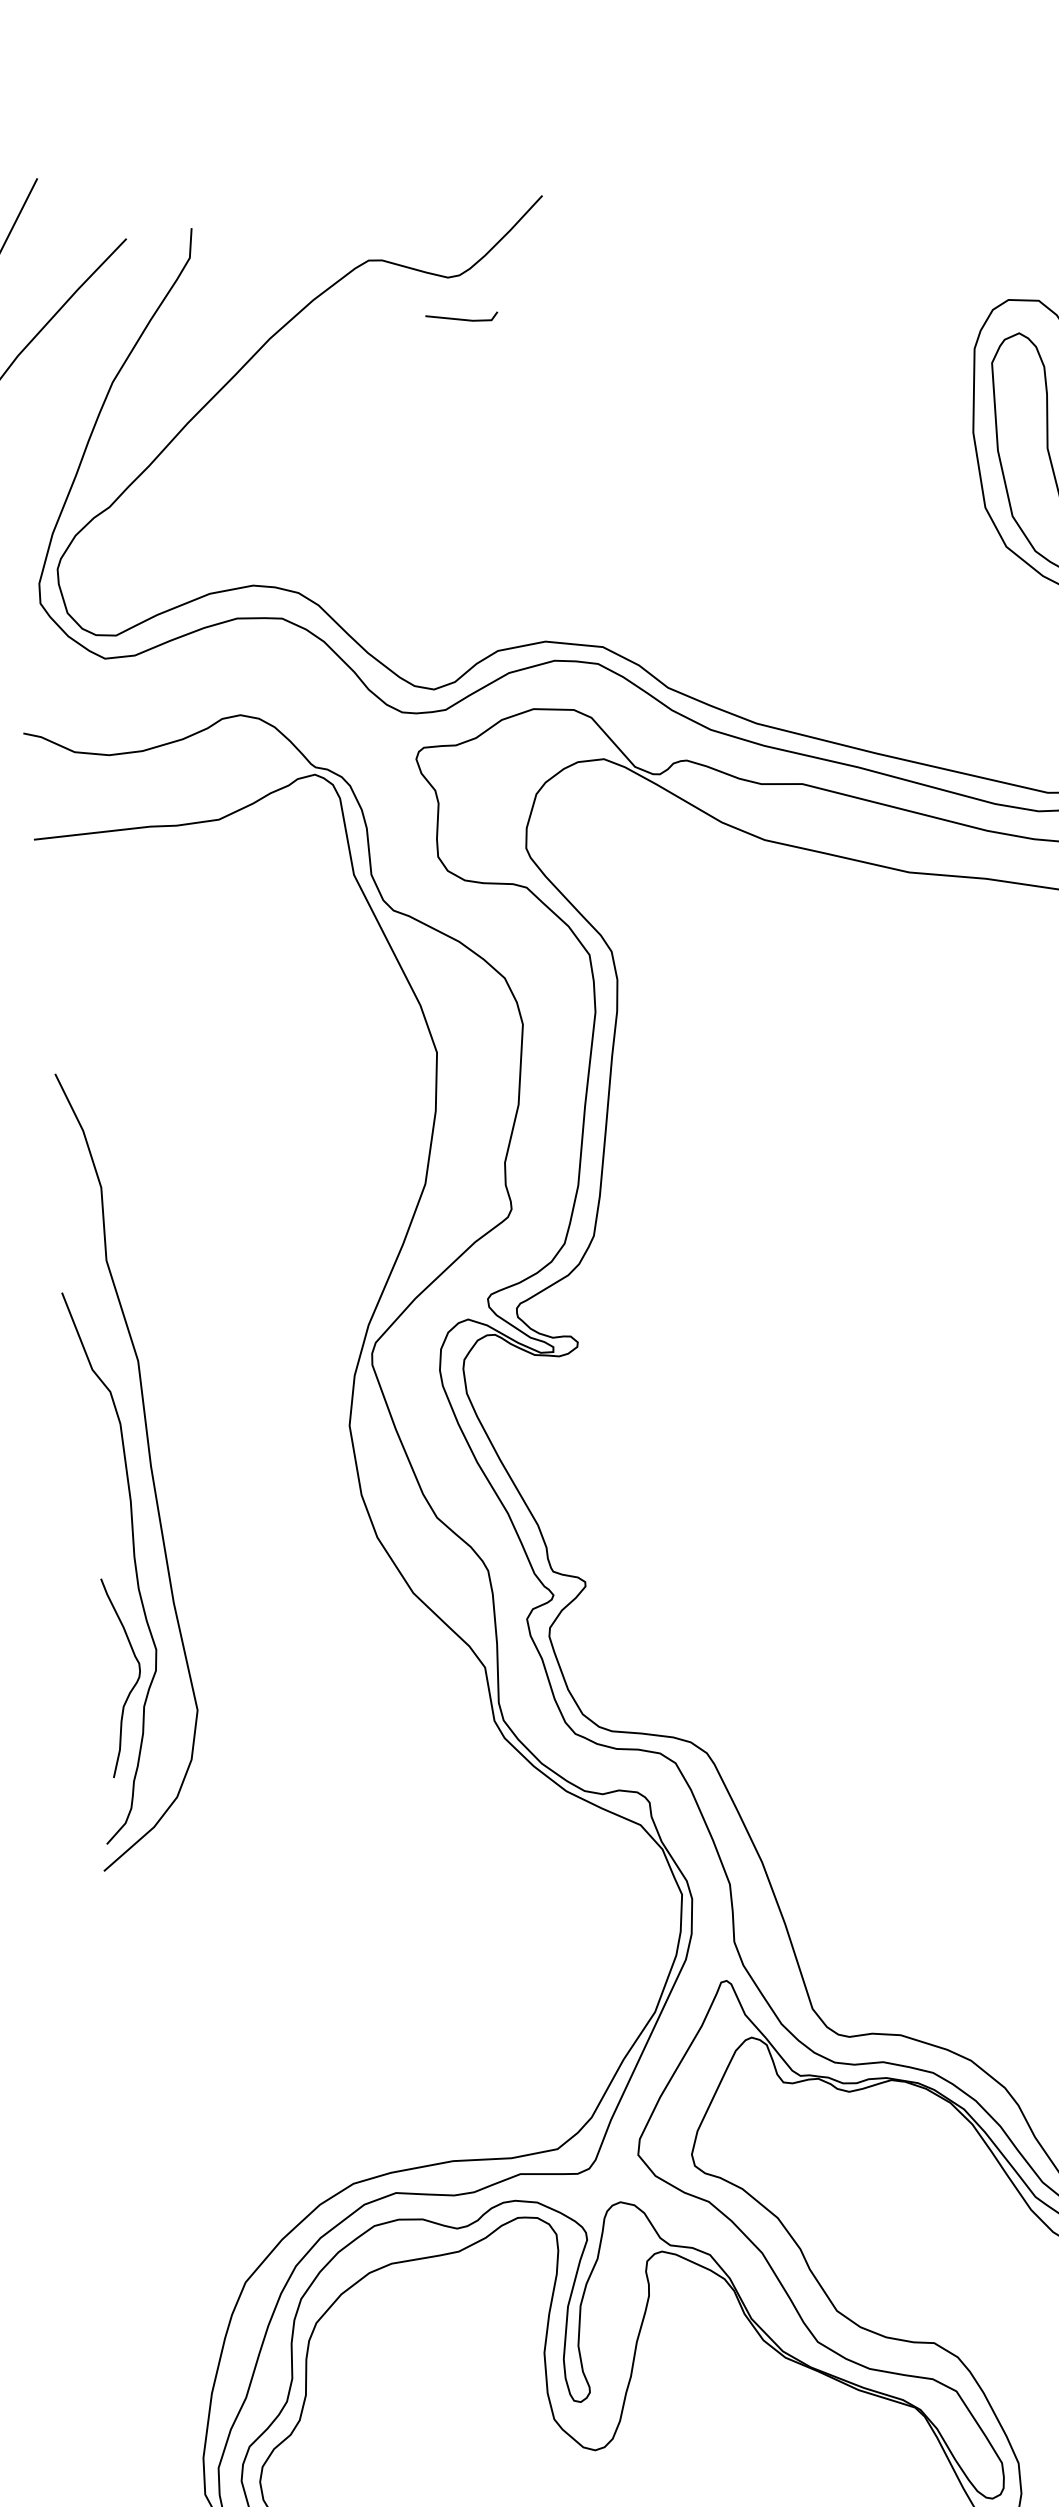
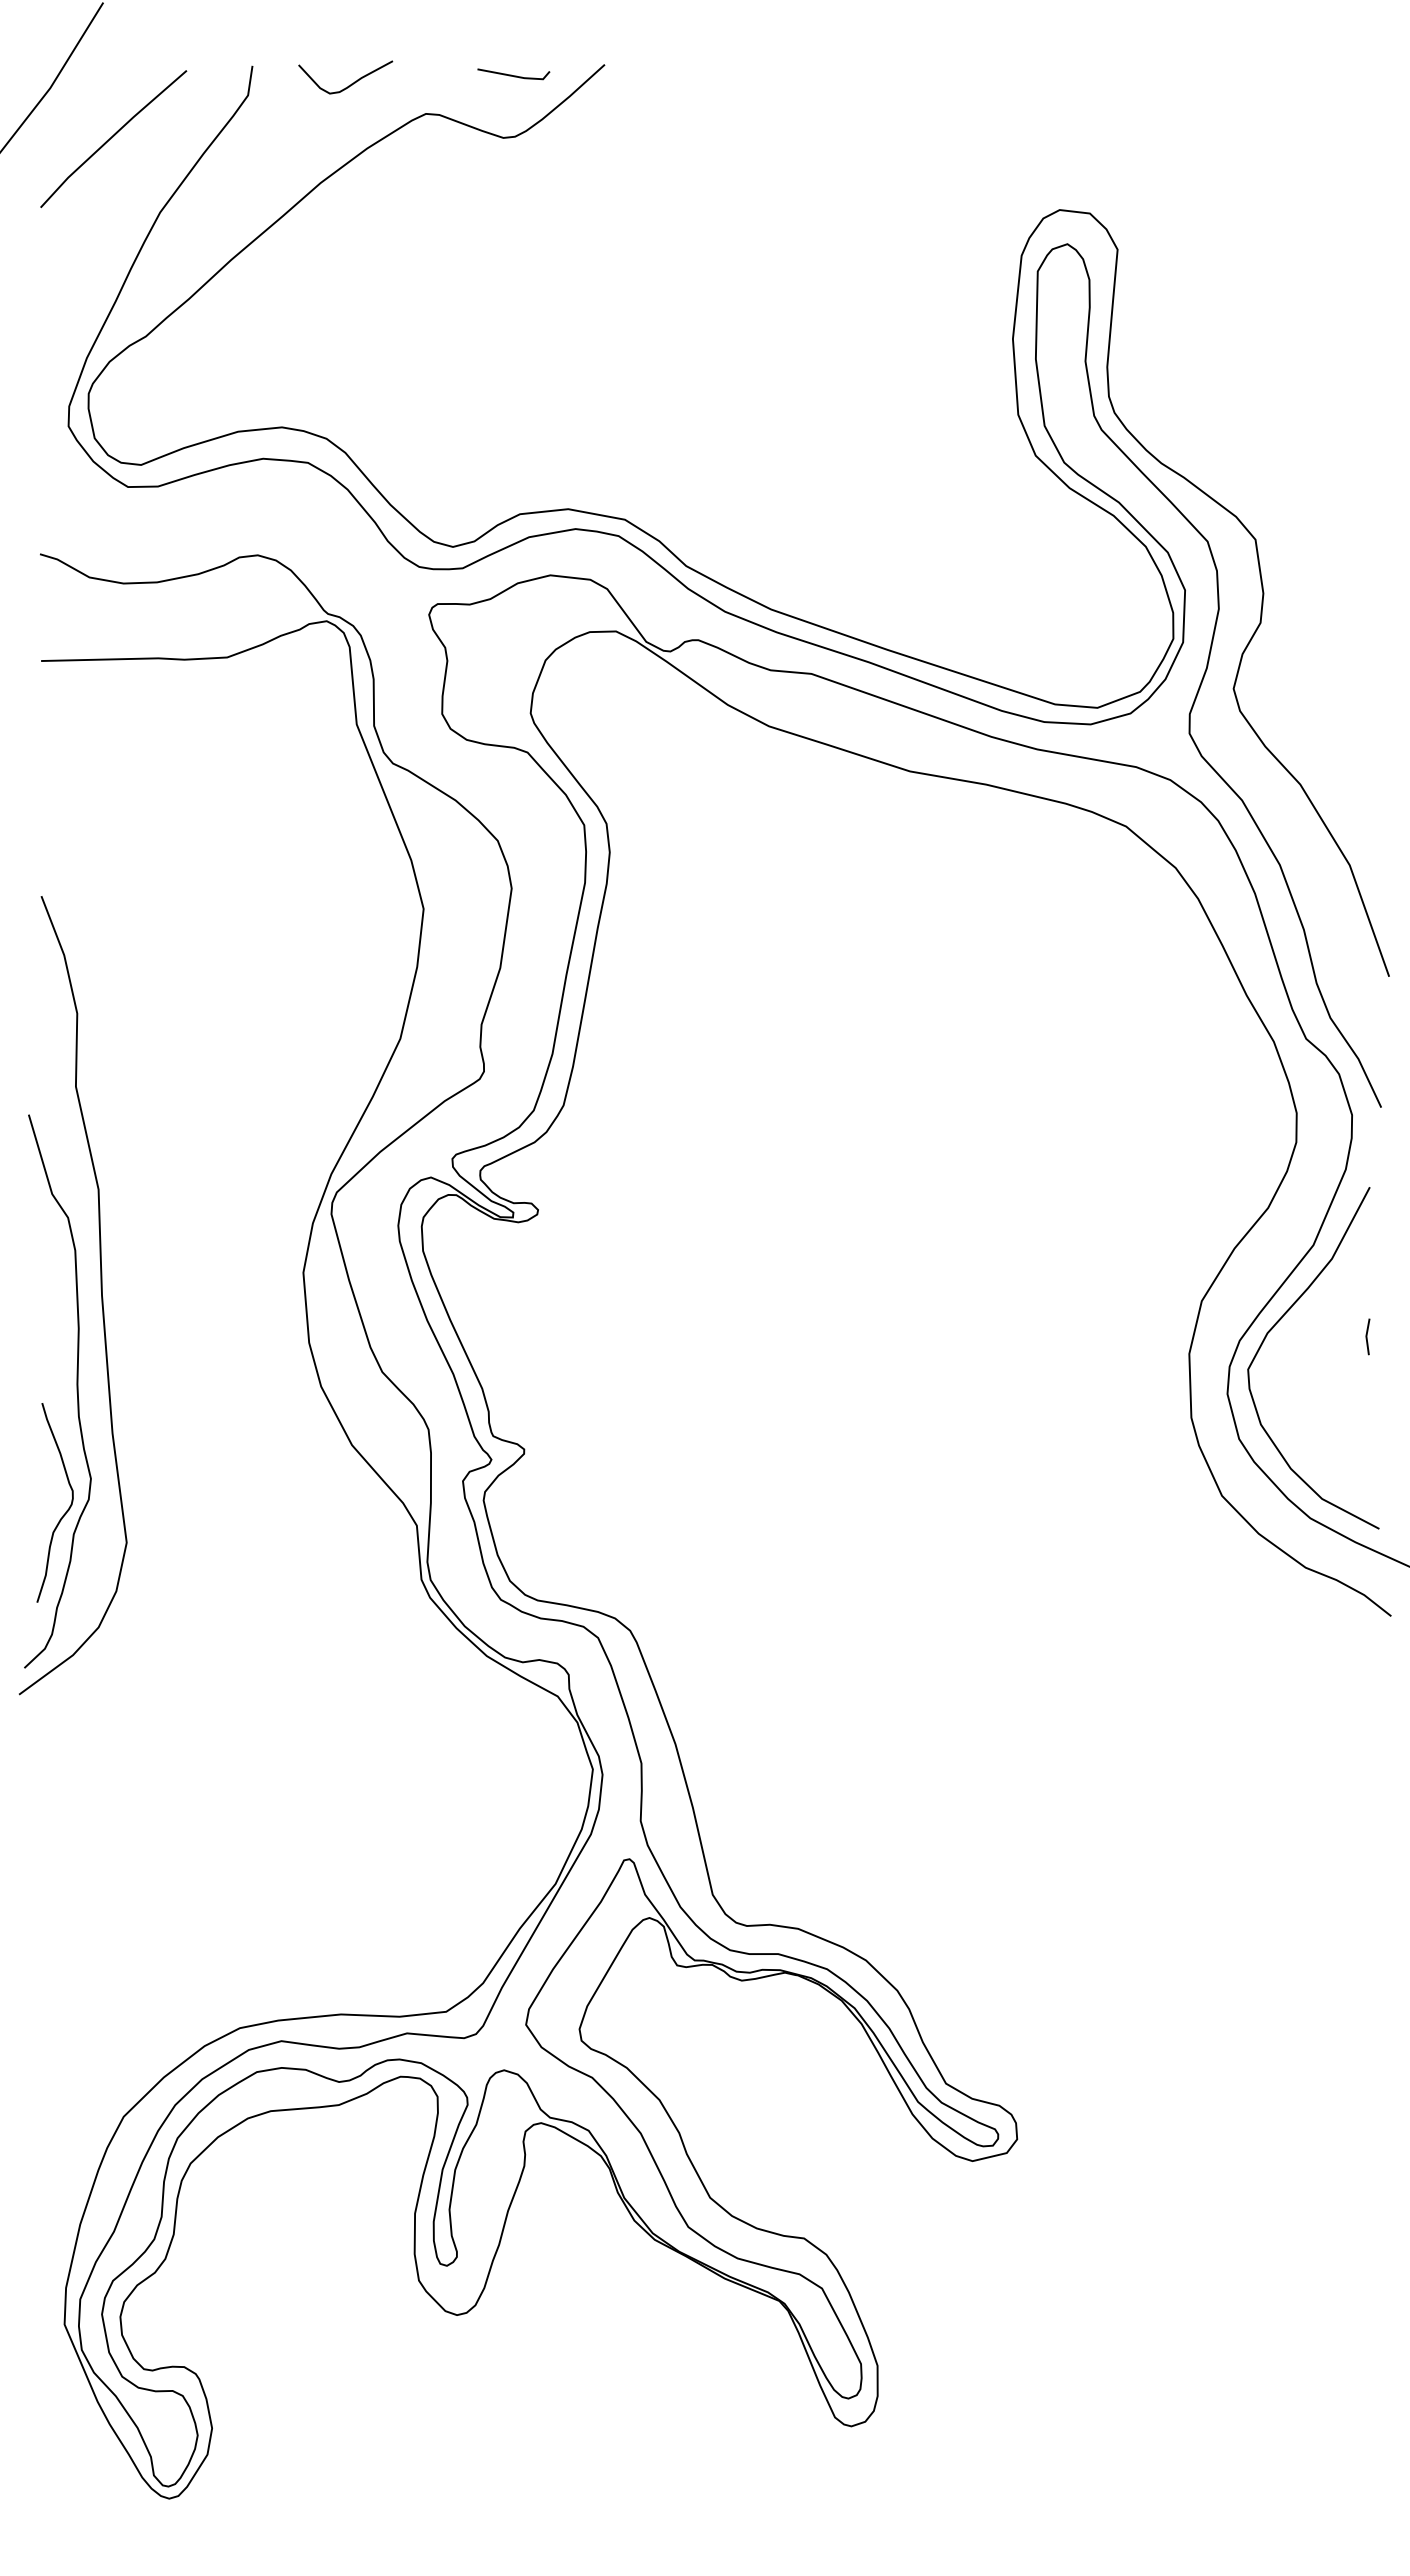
curve: (291, 236) -> (351, 83), added
line: (461, 319) -> (513, 75), moved

